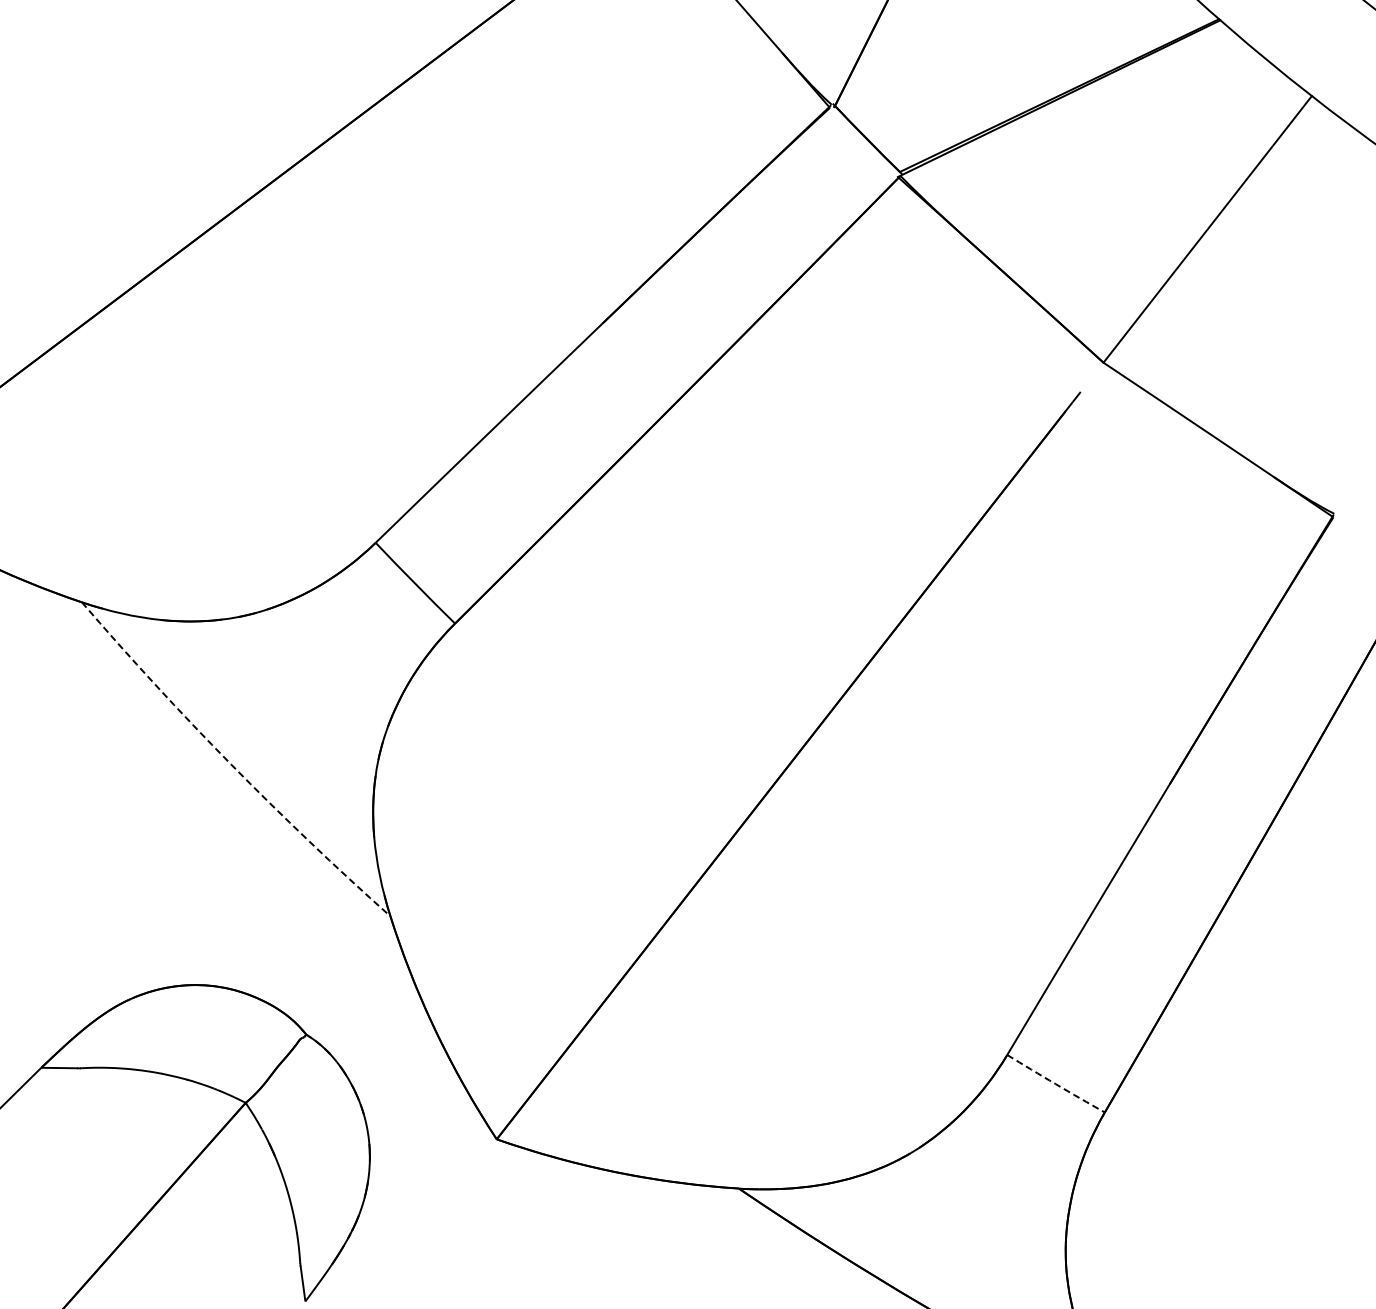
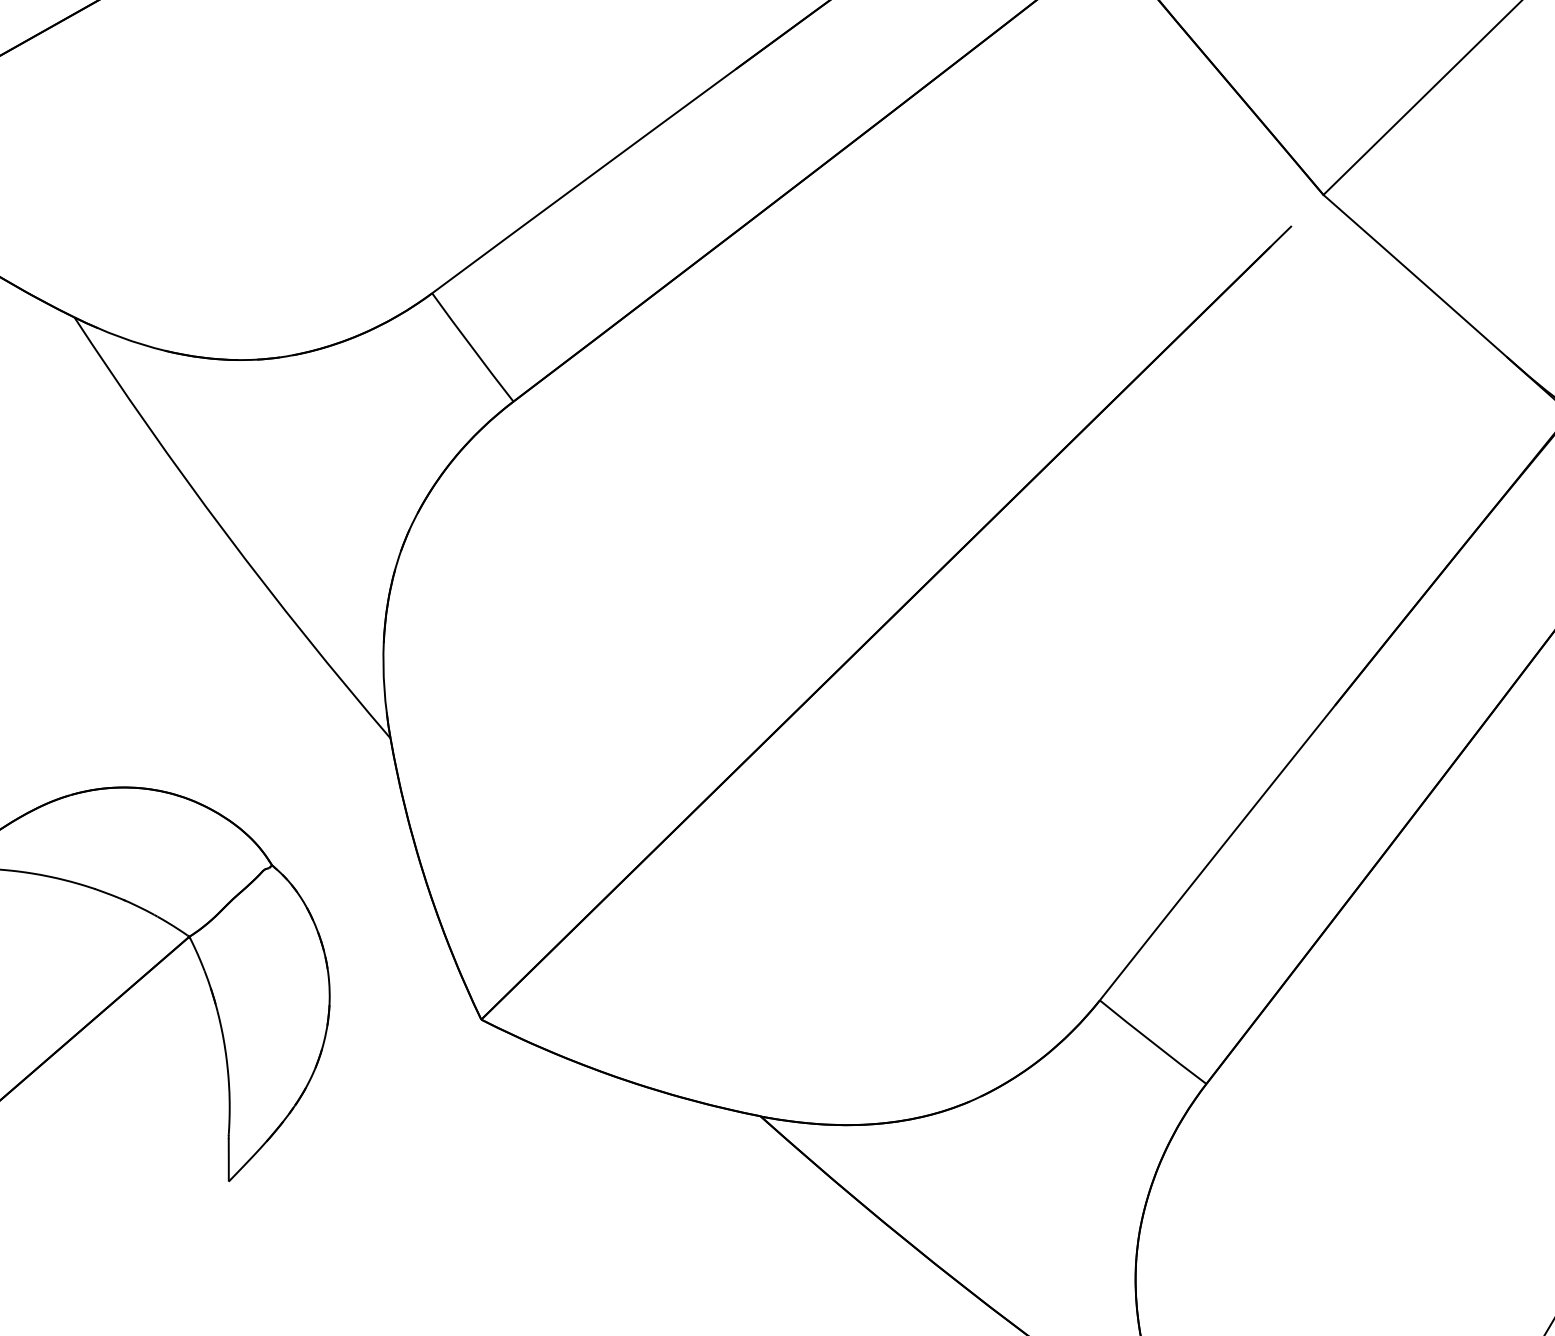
arc: (231, 764) -> (226, 533), dashed -> solid
arc: (1055, 1084) -> (1152, 1043), dashed -> solid

